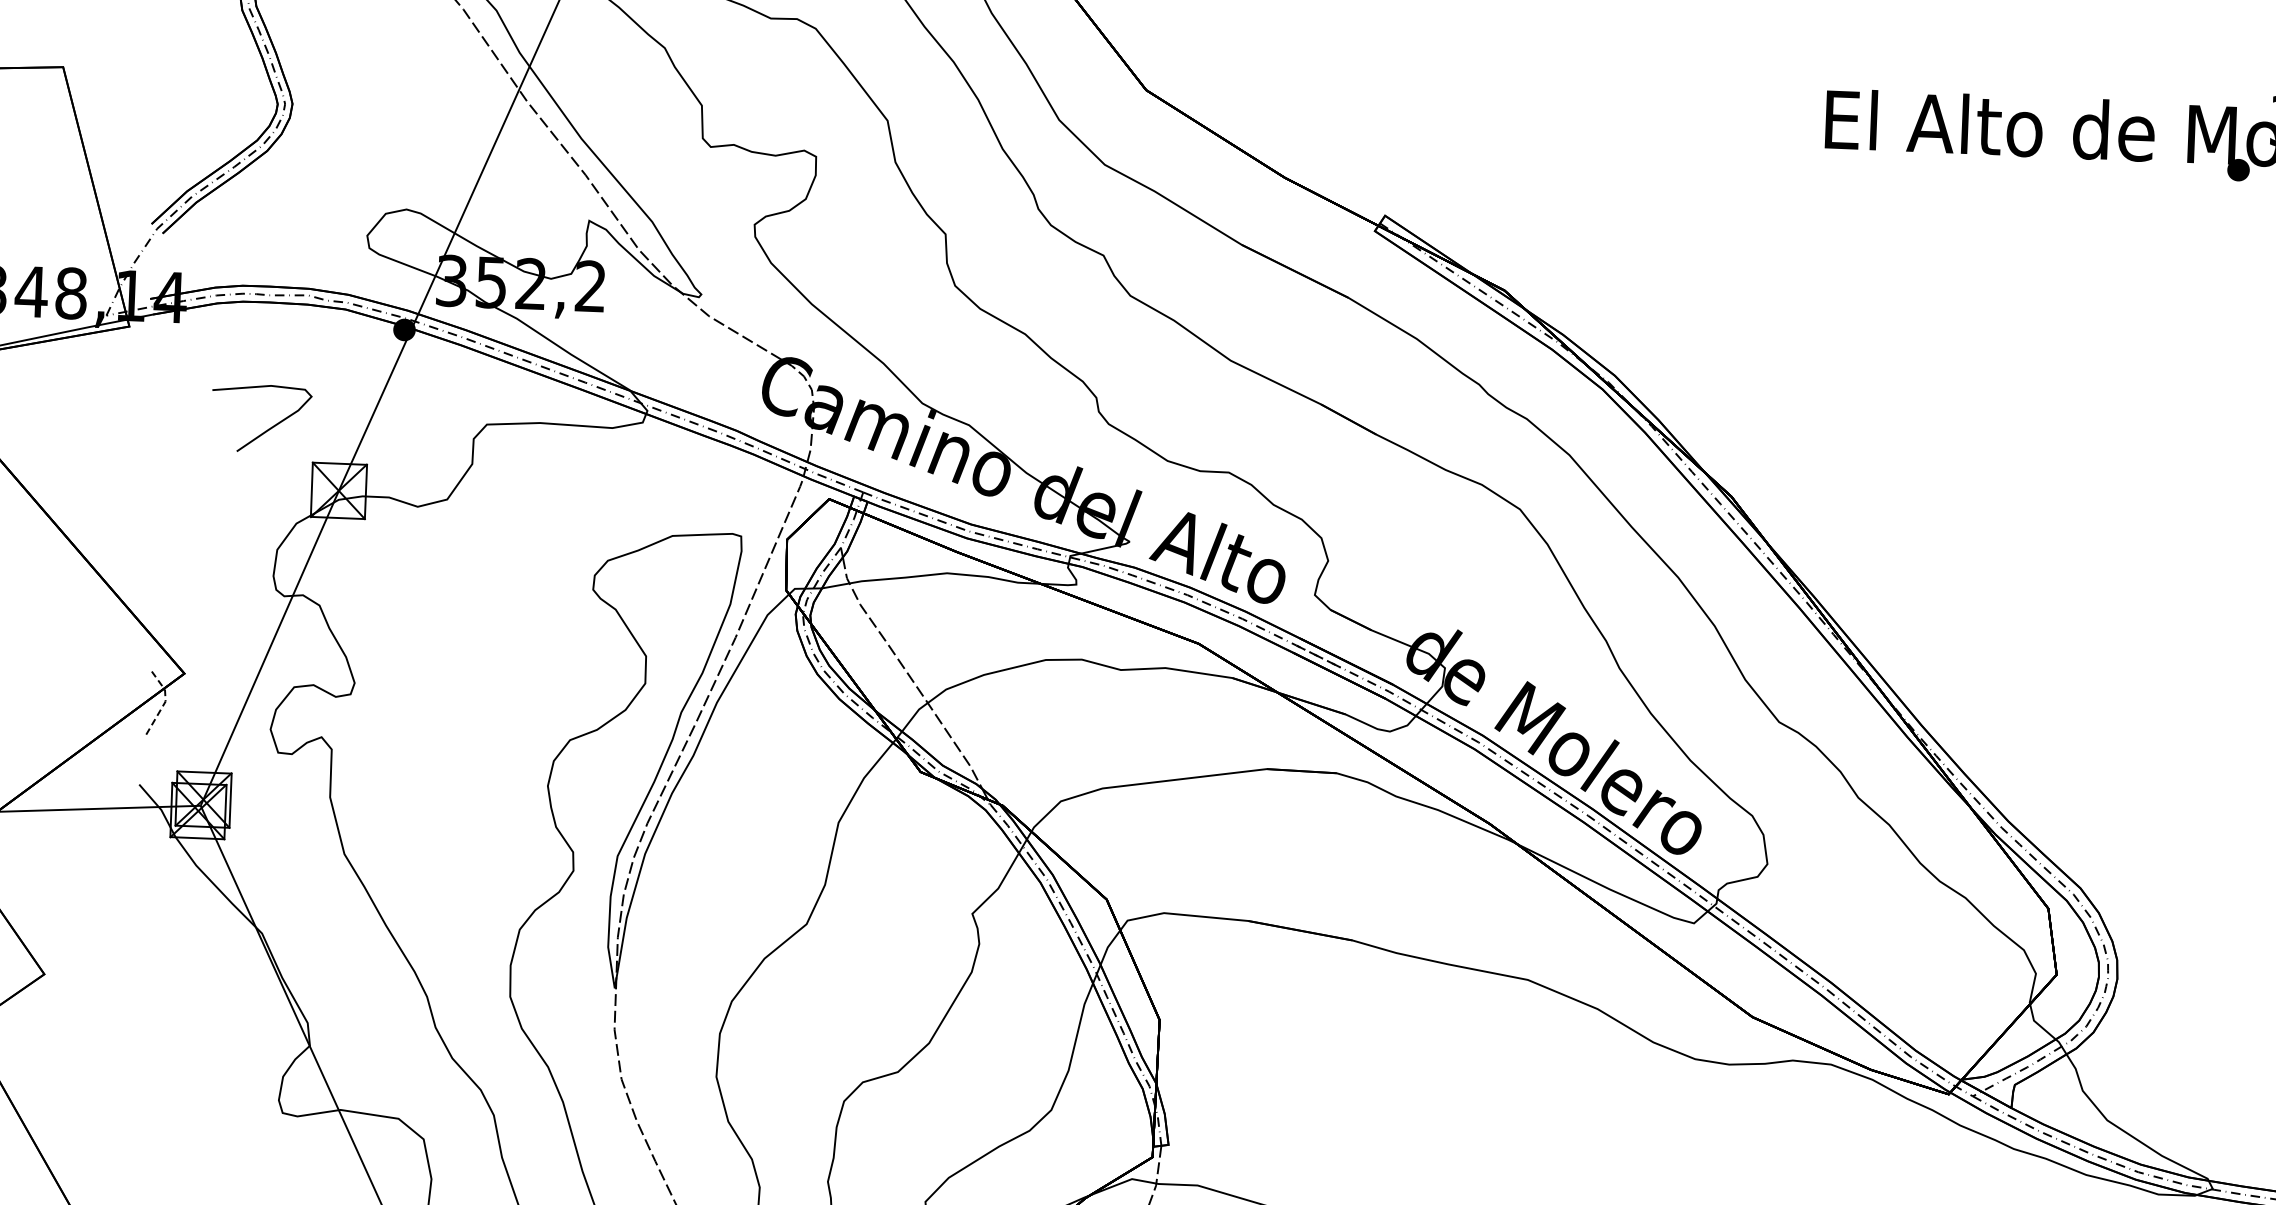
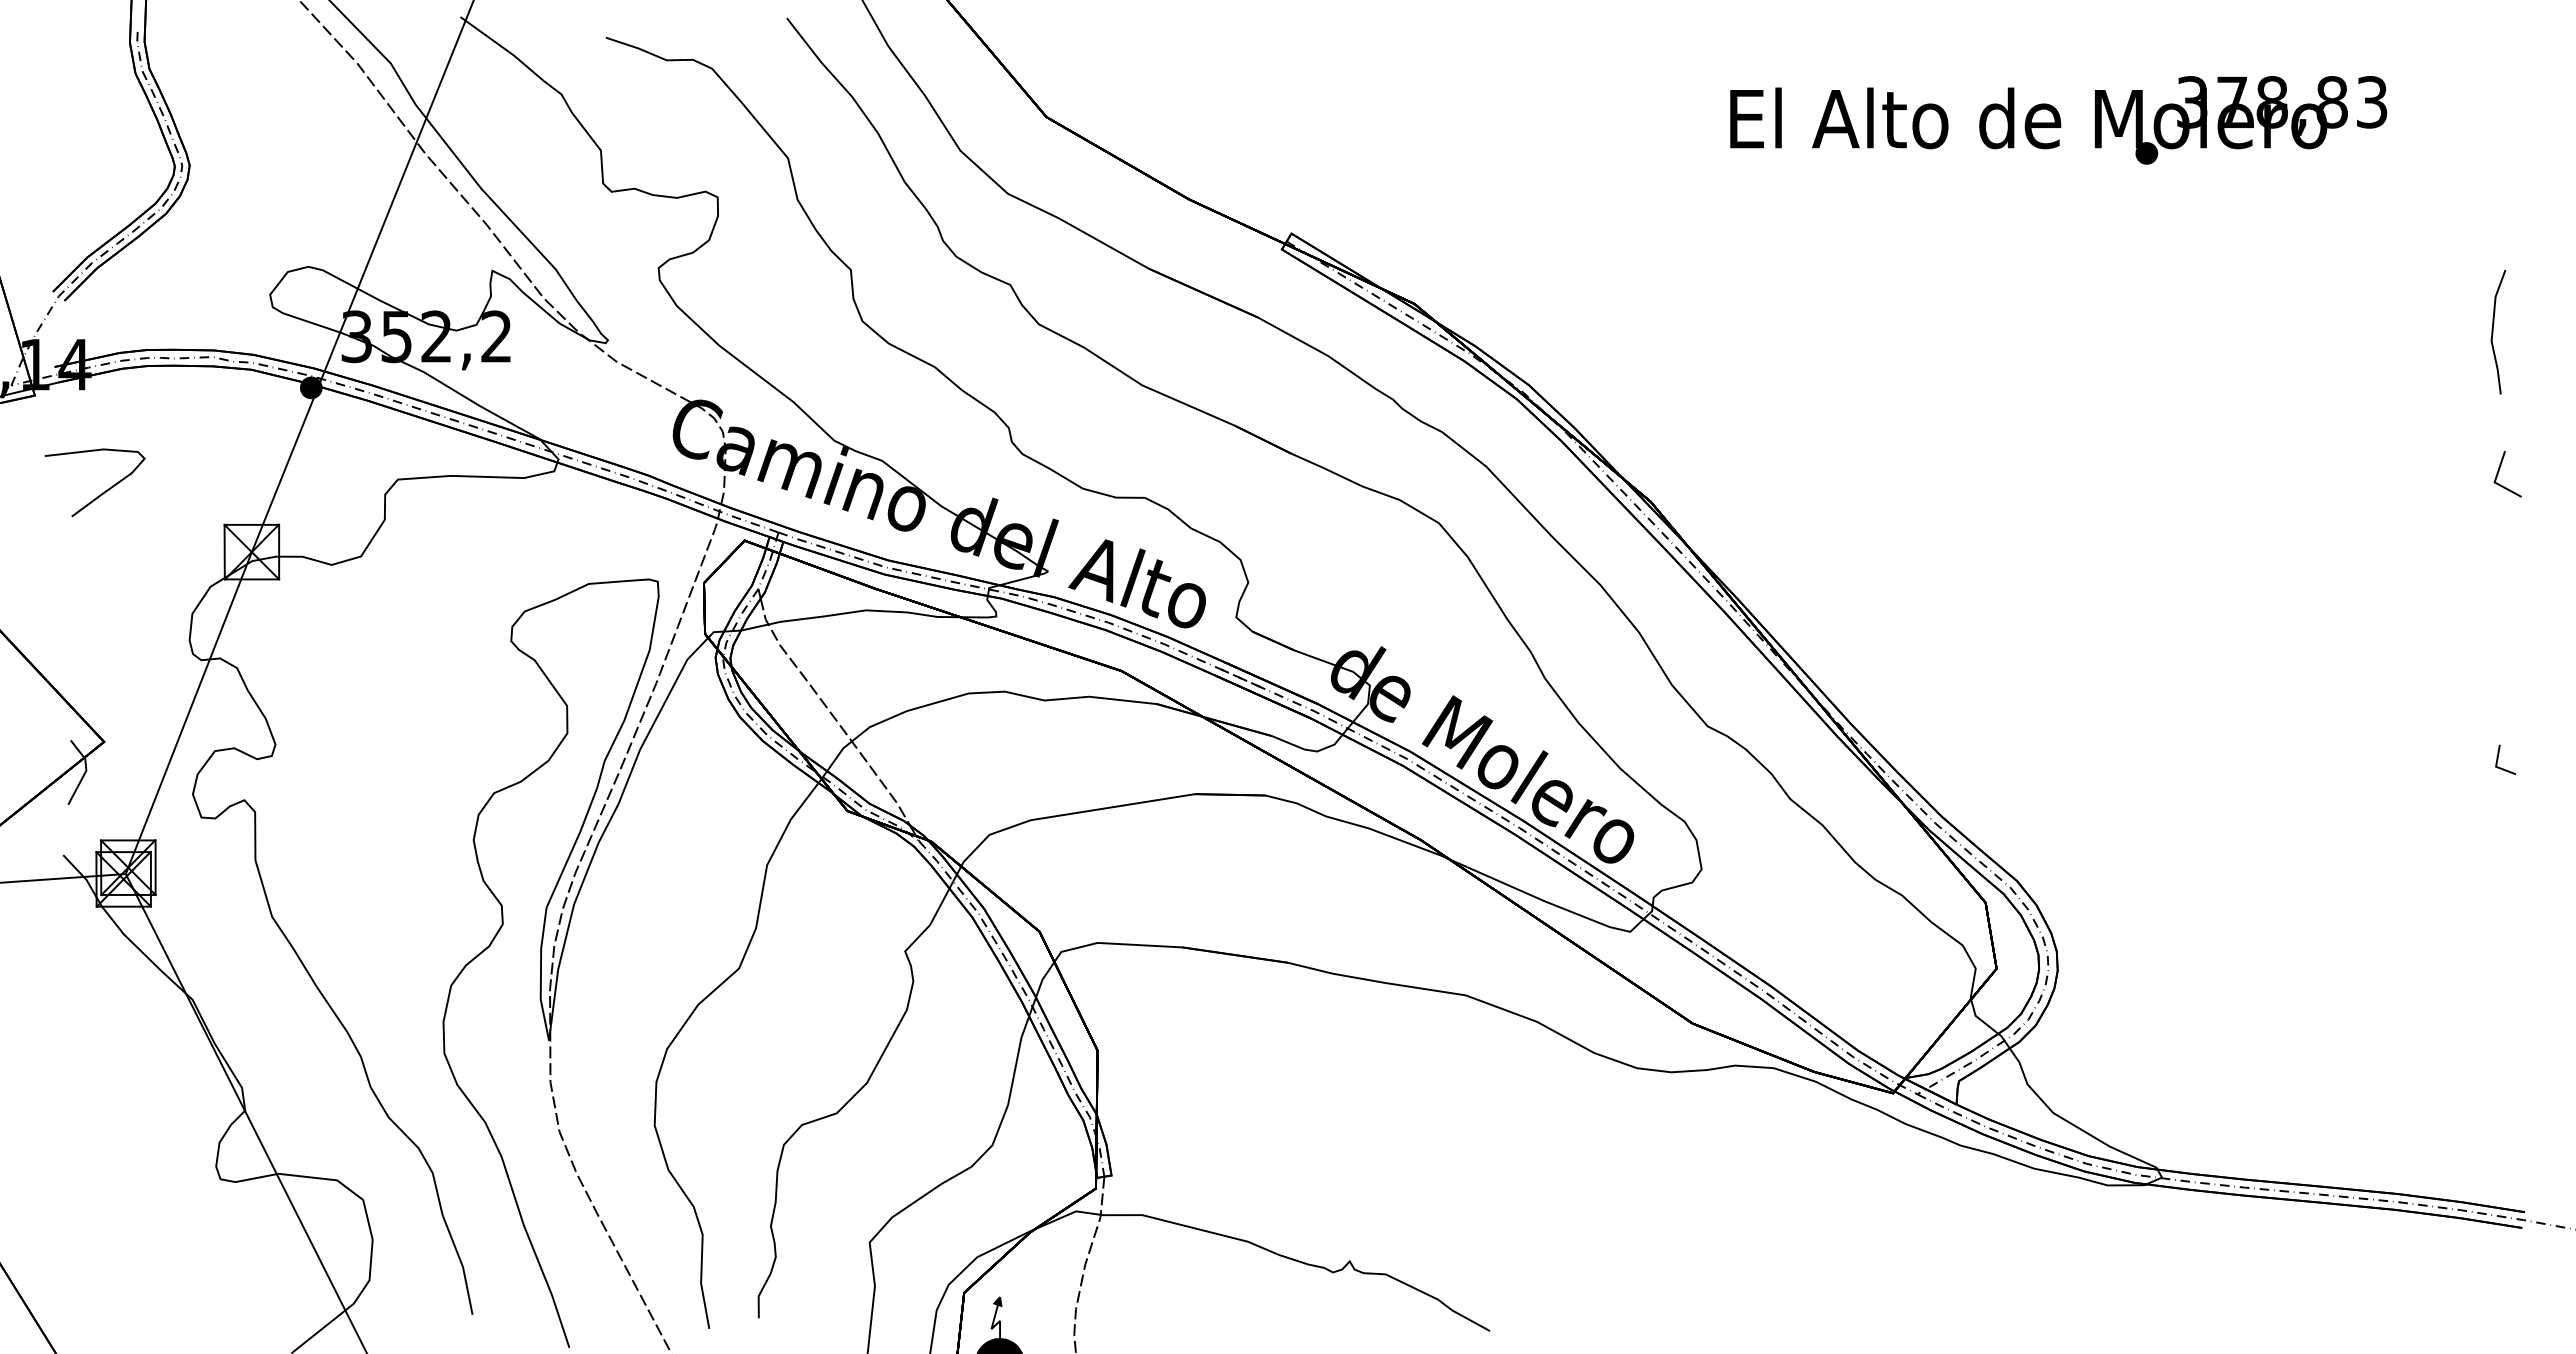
curve: (268, 428) -> (102, 492), moved
line: (165, 701) -> (86, 770), dashed -> solid

